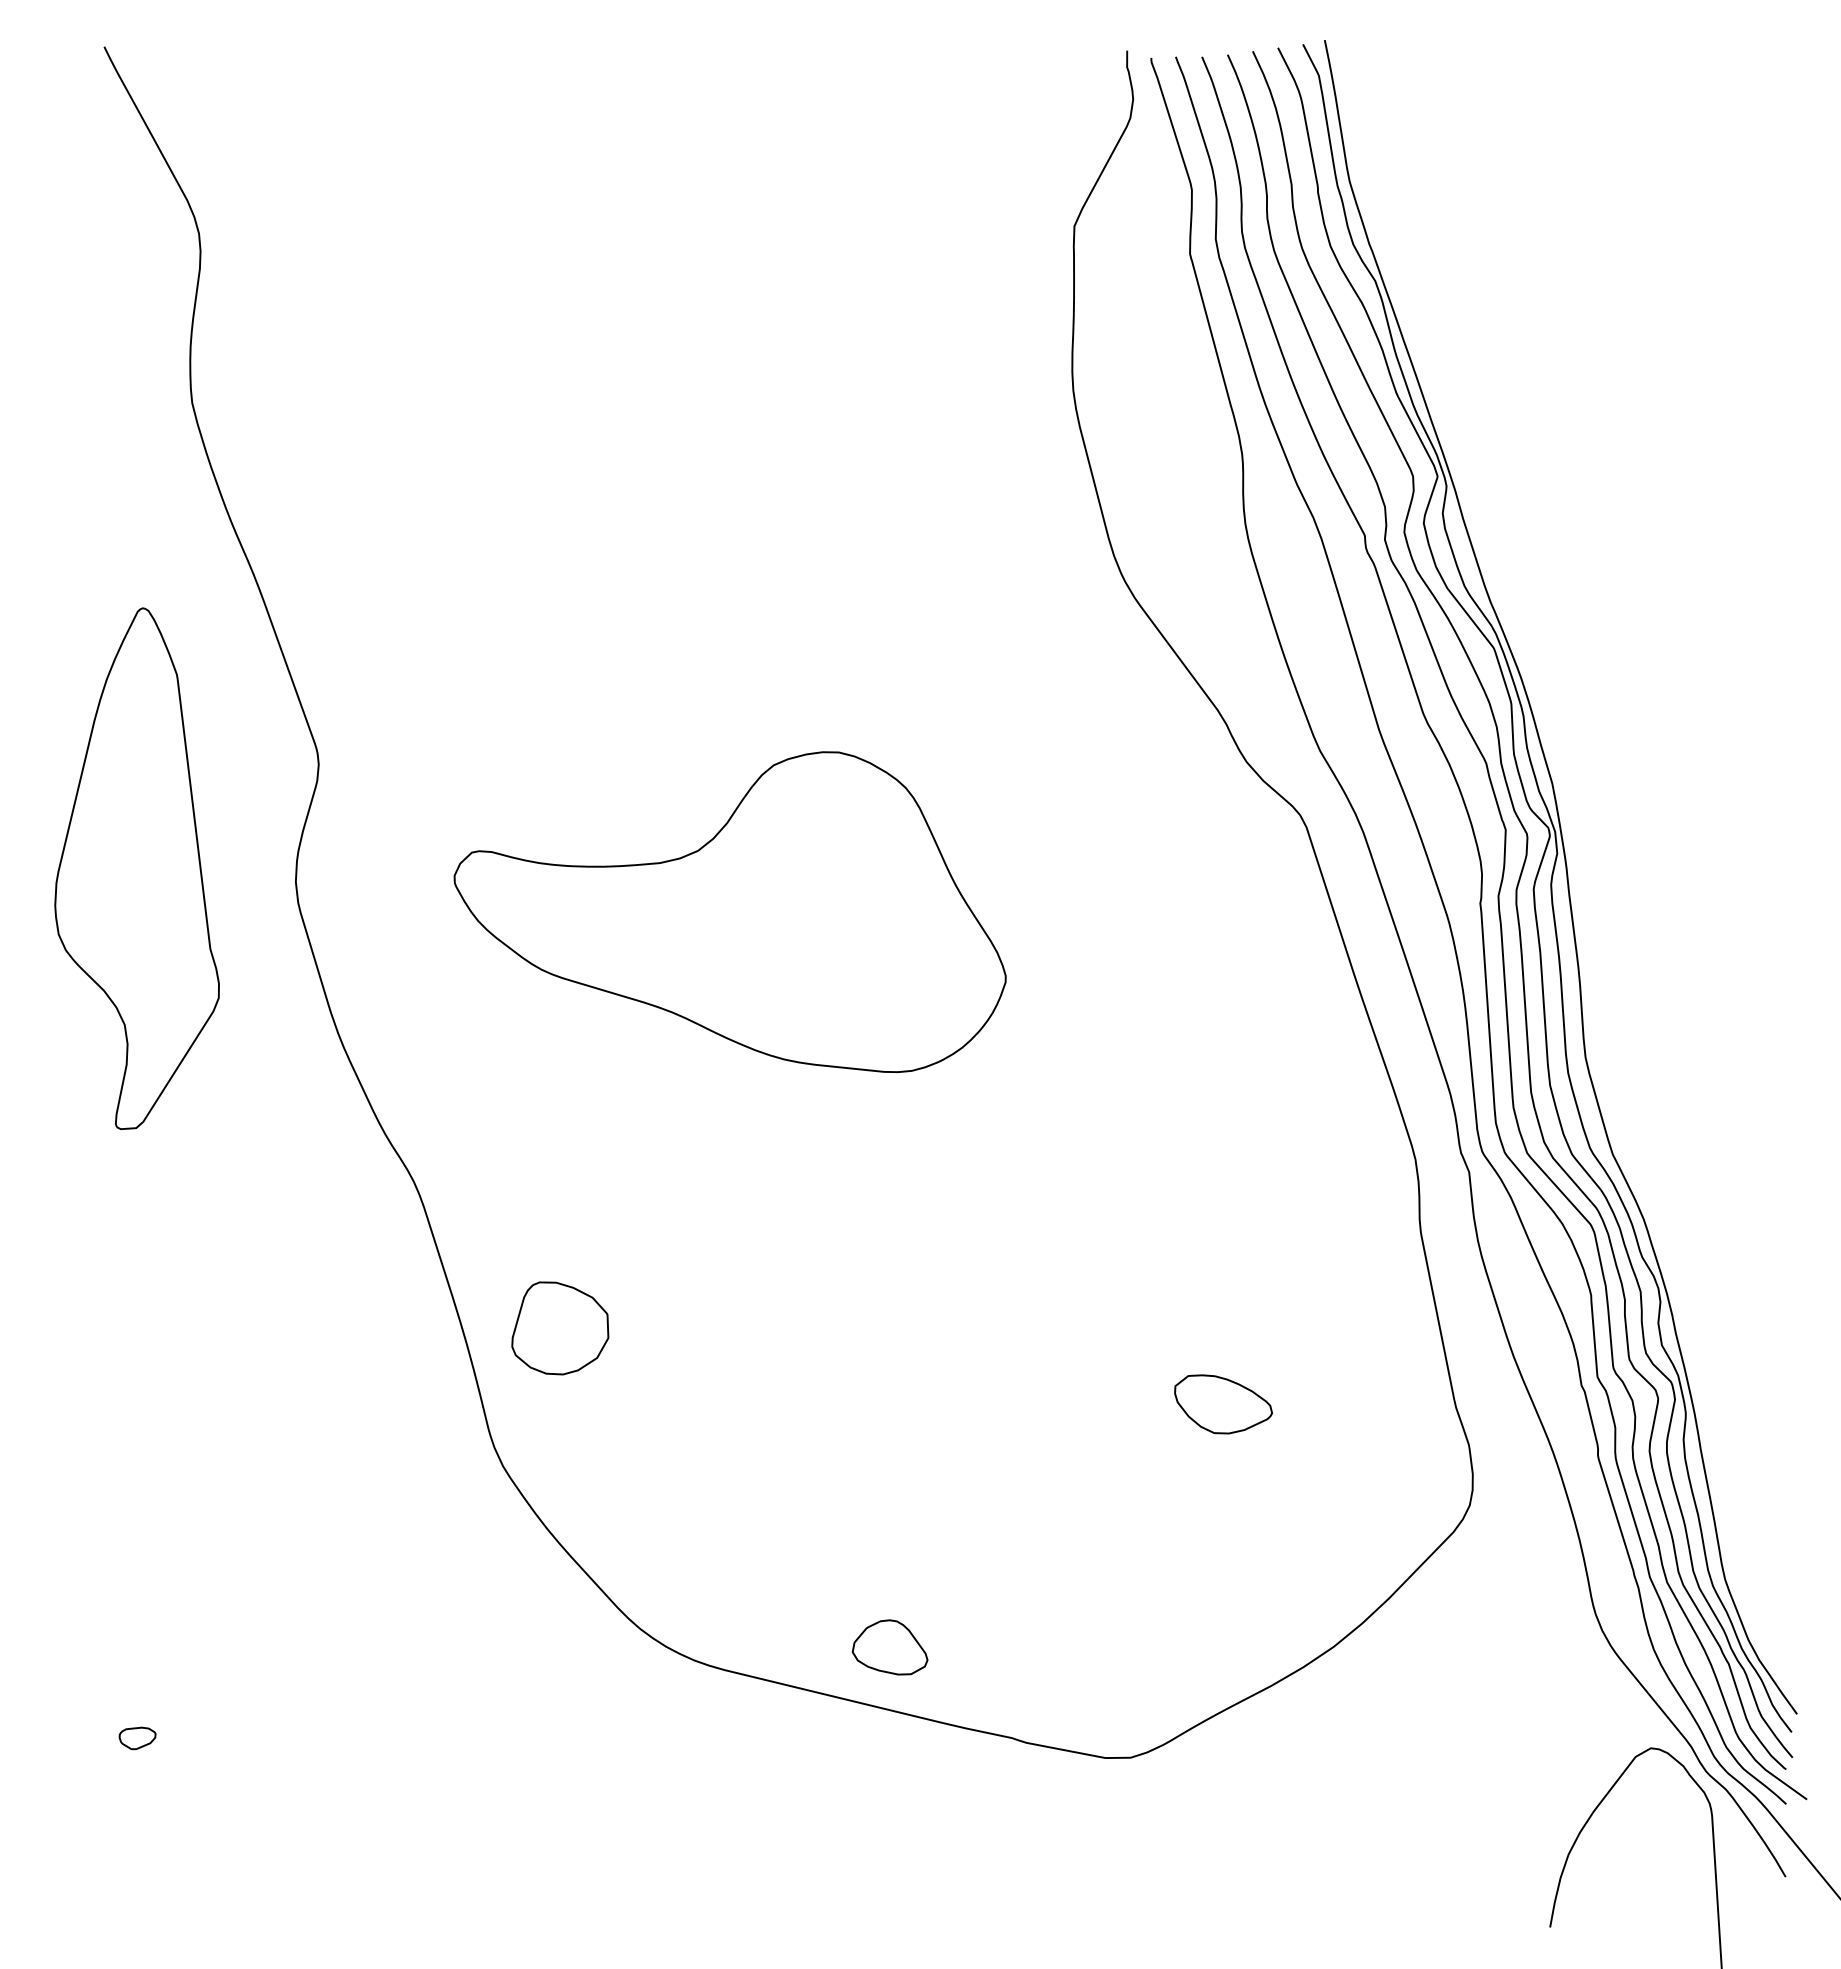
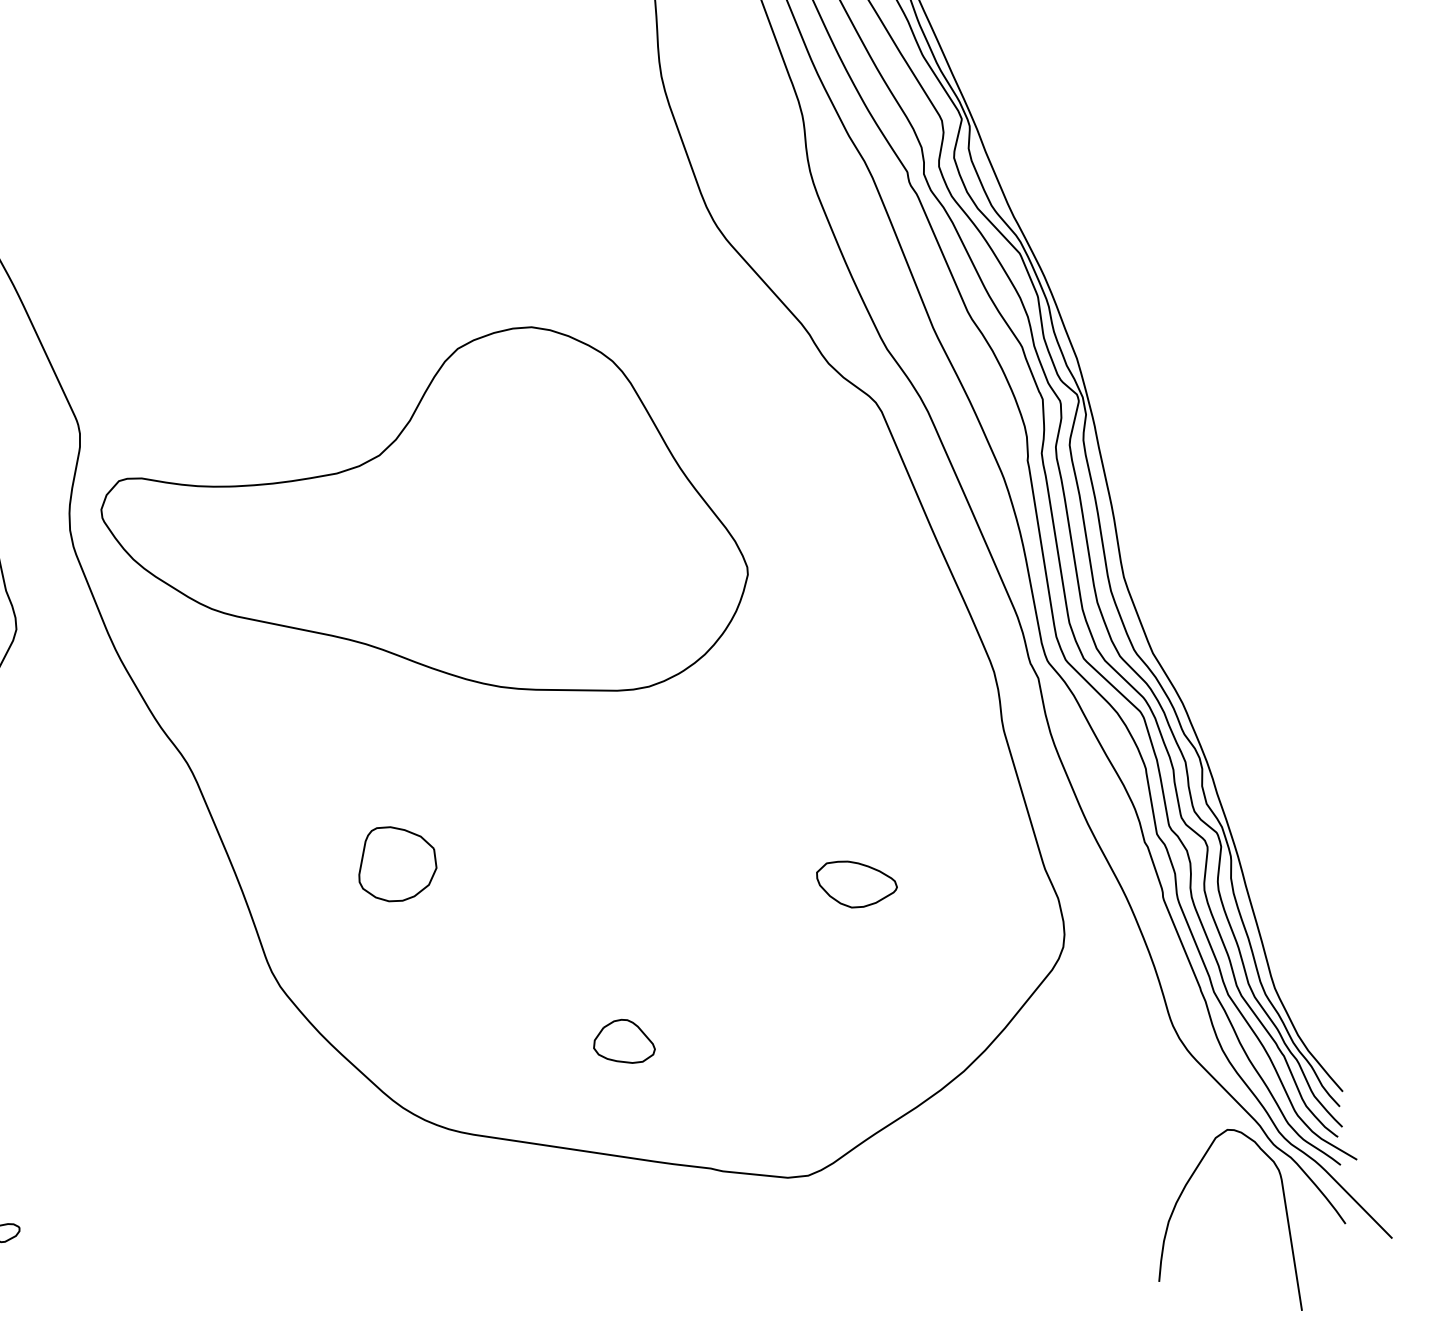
part: (729, 911) -> (422, 522), size x1.43
part: (560, 1328) -> (397, 863), moved
part: (889, 1647) -> (623, 1041), moved

